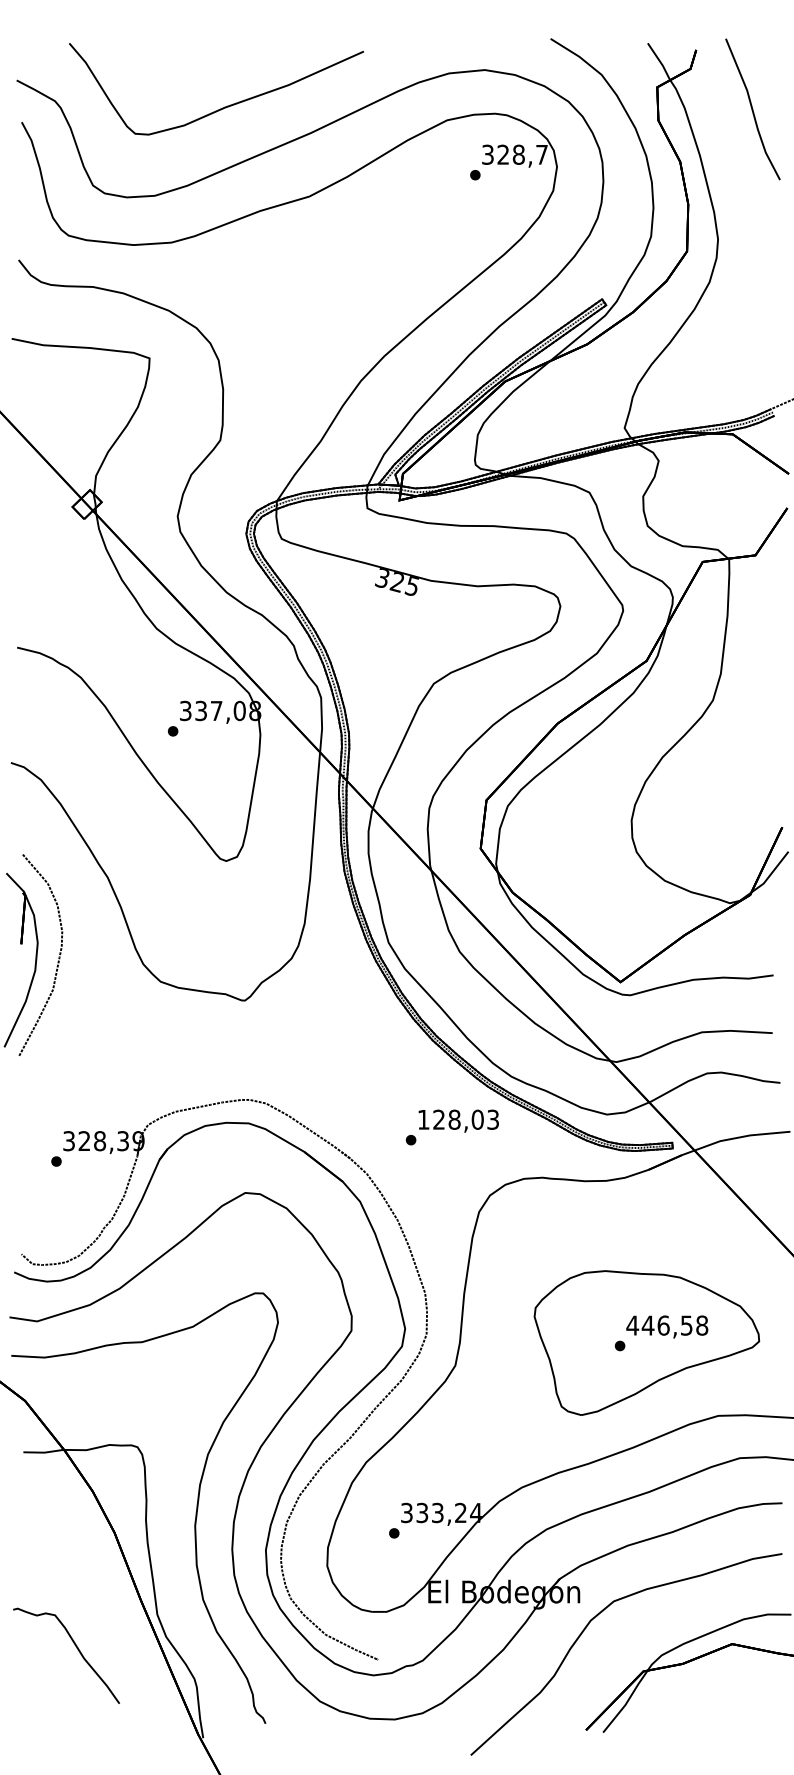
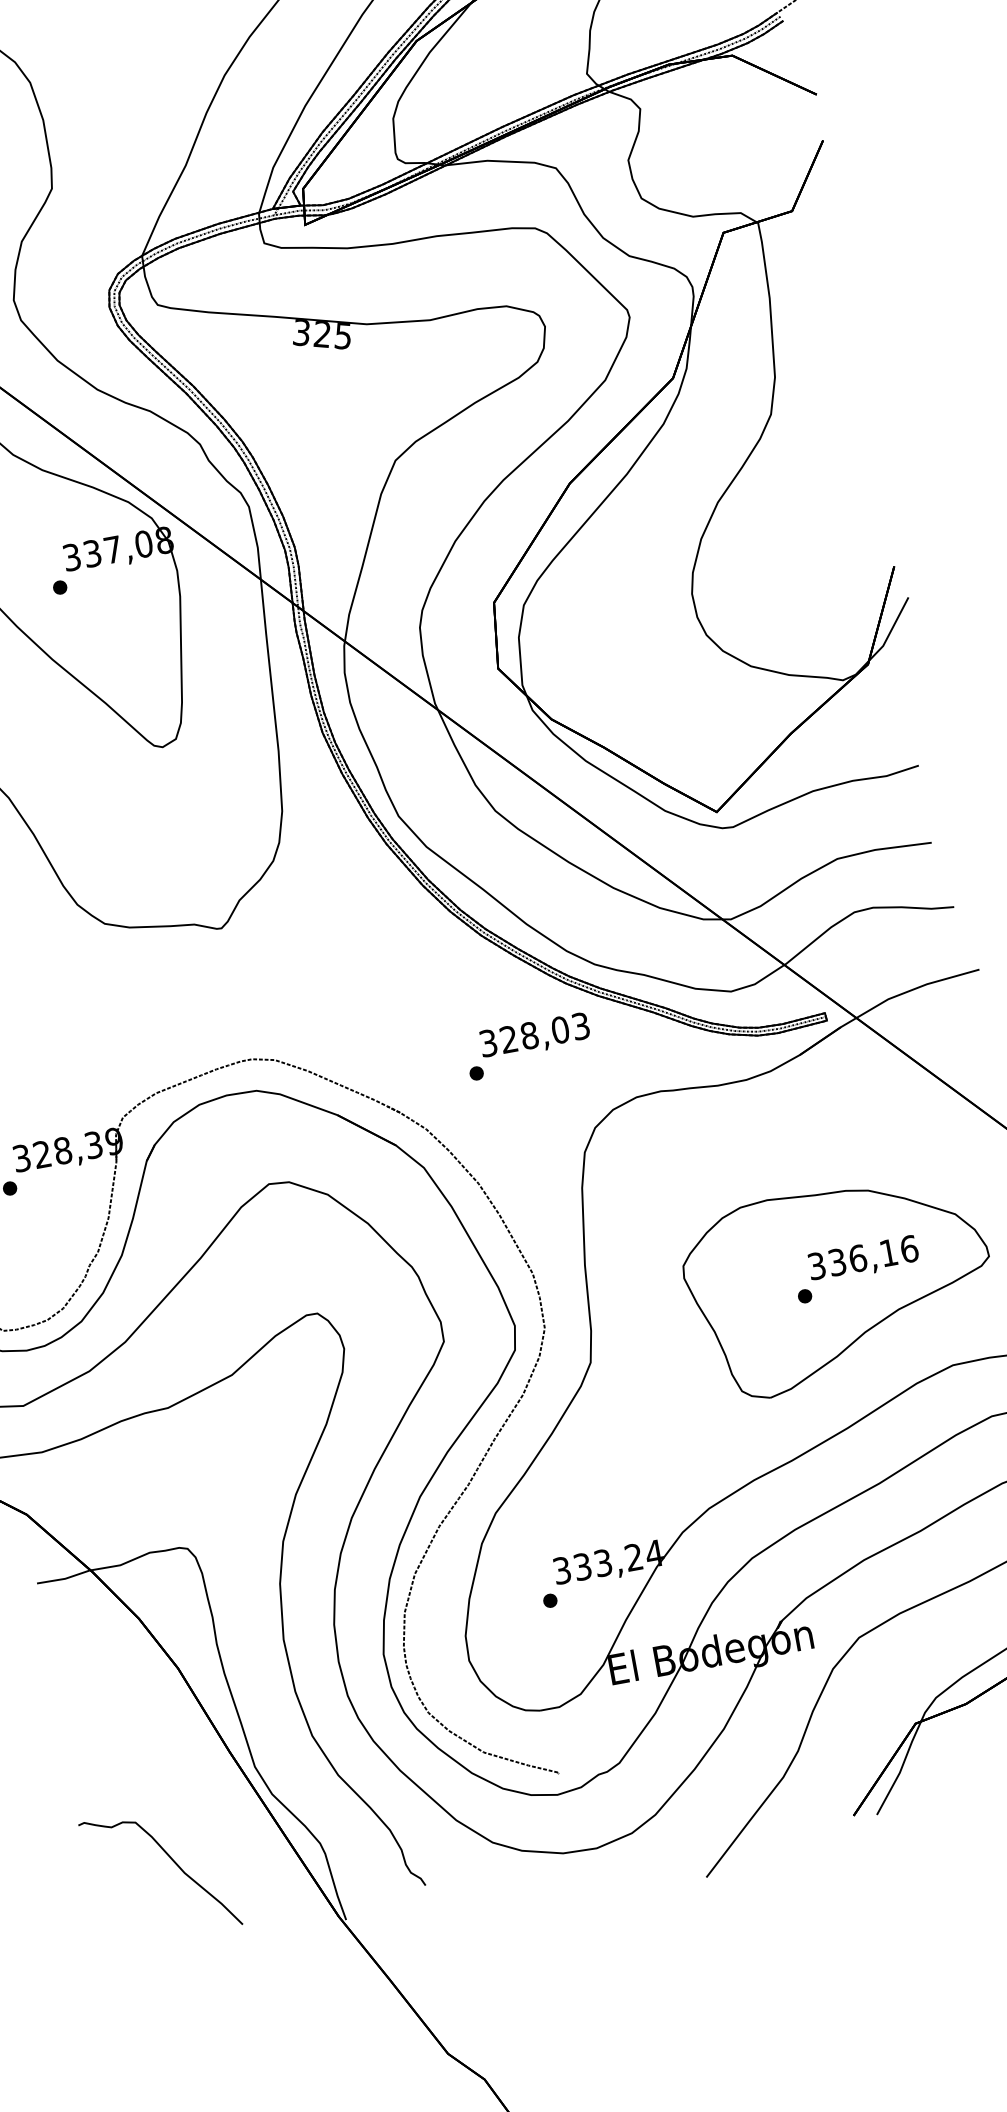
text: (423, 1119) -> (488, 1042), 128,03 -> 328,03
text: (667, 1325) -> (863, 1257), 446,58 -> 336,16
curve: (76, 1648) -> (172, 1861), moved

